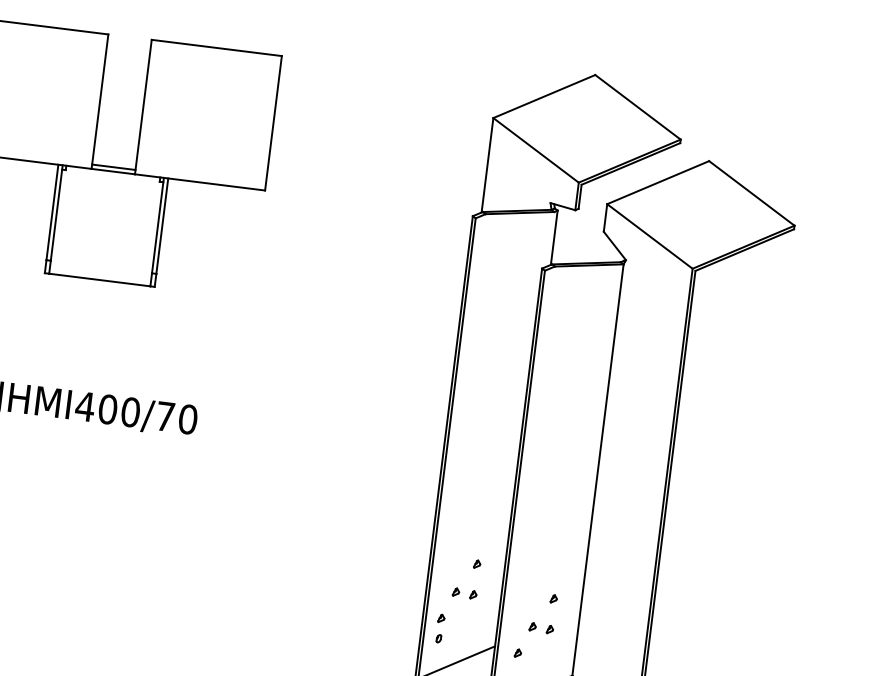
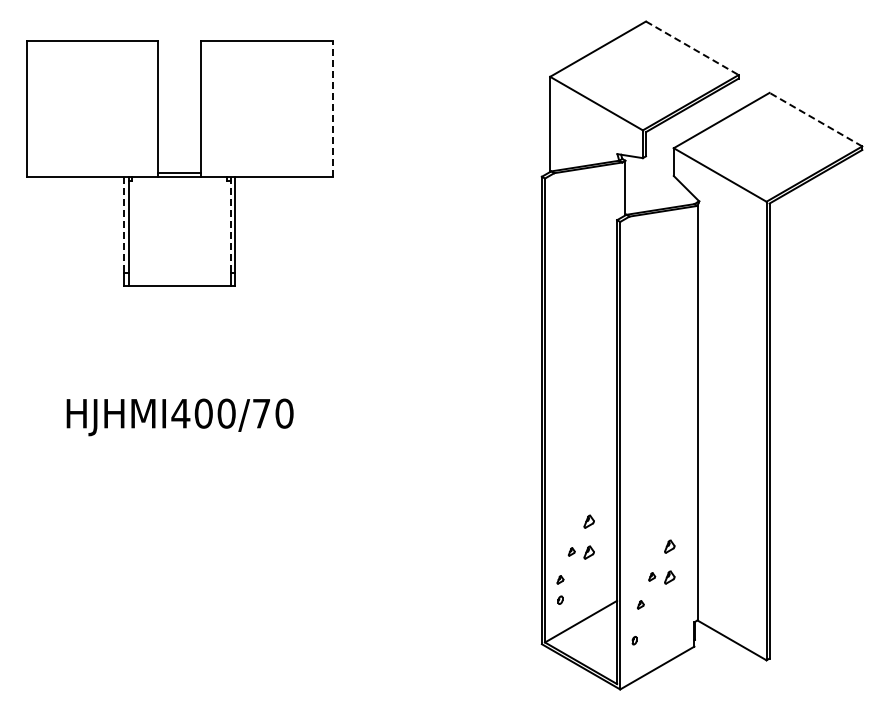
line: (638, 107) -> (692, 48), solid -> dashed
line: (273, 123) -> (332, 109), solid -> dashed
line: (751, 193) -> (815, 119), solid -> dashed
line: (52, 212) -> (124, 225), solid -> dashed
line: (157, 226) -> (230, 225), solid -> dashed
part: (477, 564) -> (589, 521), size x1.6
part: (473, 594) -> (589, 552), size x1.6
part: (553, 598) -> (669, 546), size x1.6
part: (549, 629) -> (669, 577), size x1.6

